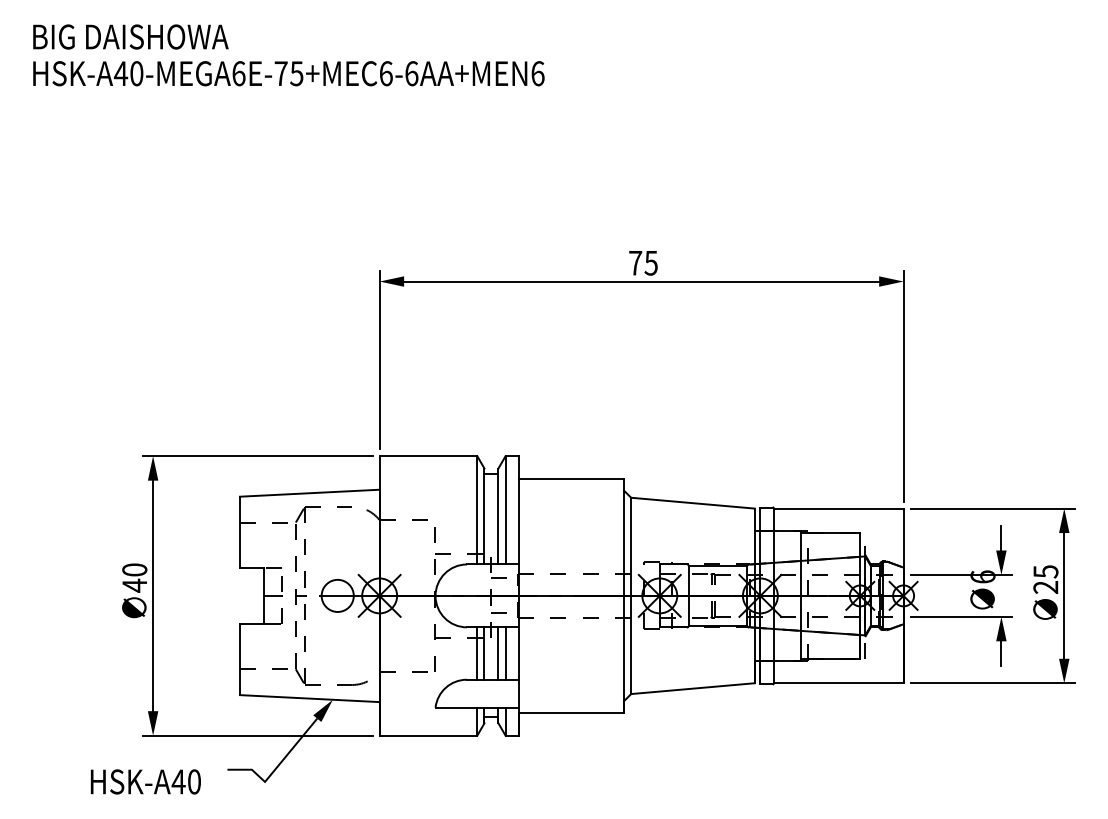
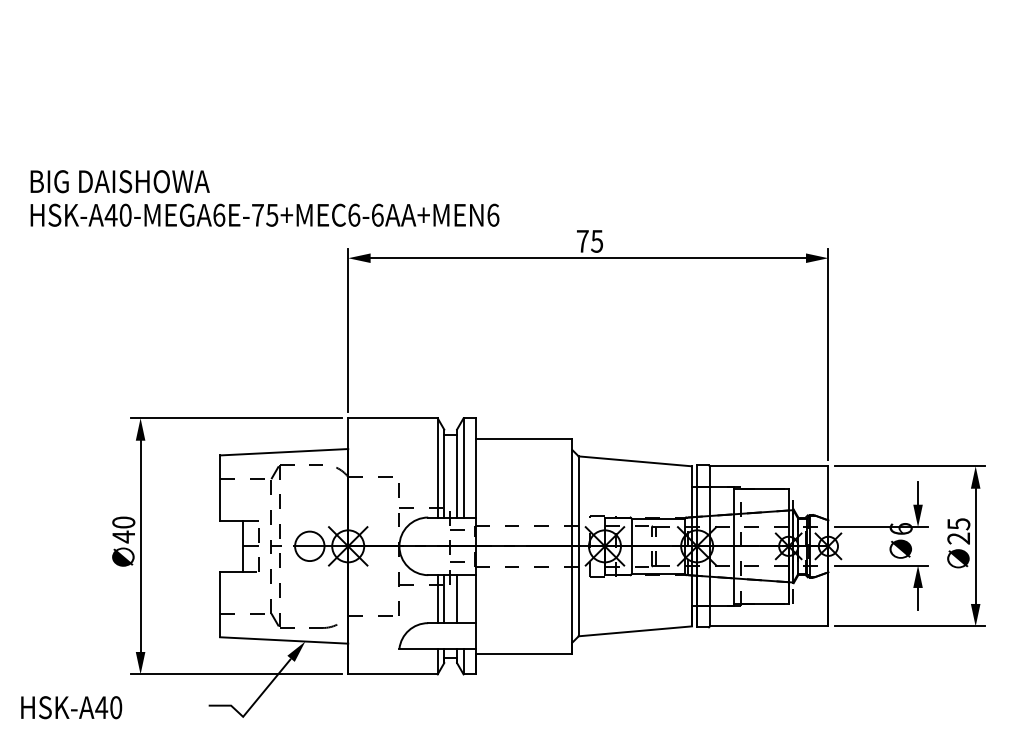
text: (288, 55) -> (264, 198), moved
line: (505, 653) -> (463, 599), removed
text: (145, 781) -> (71, 707), moved

